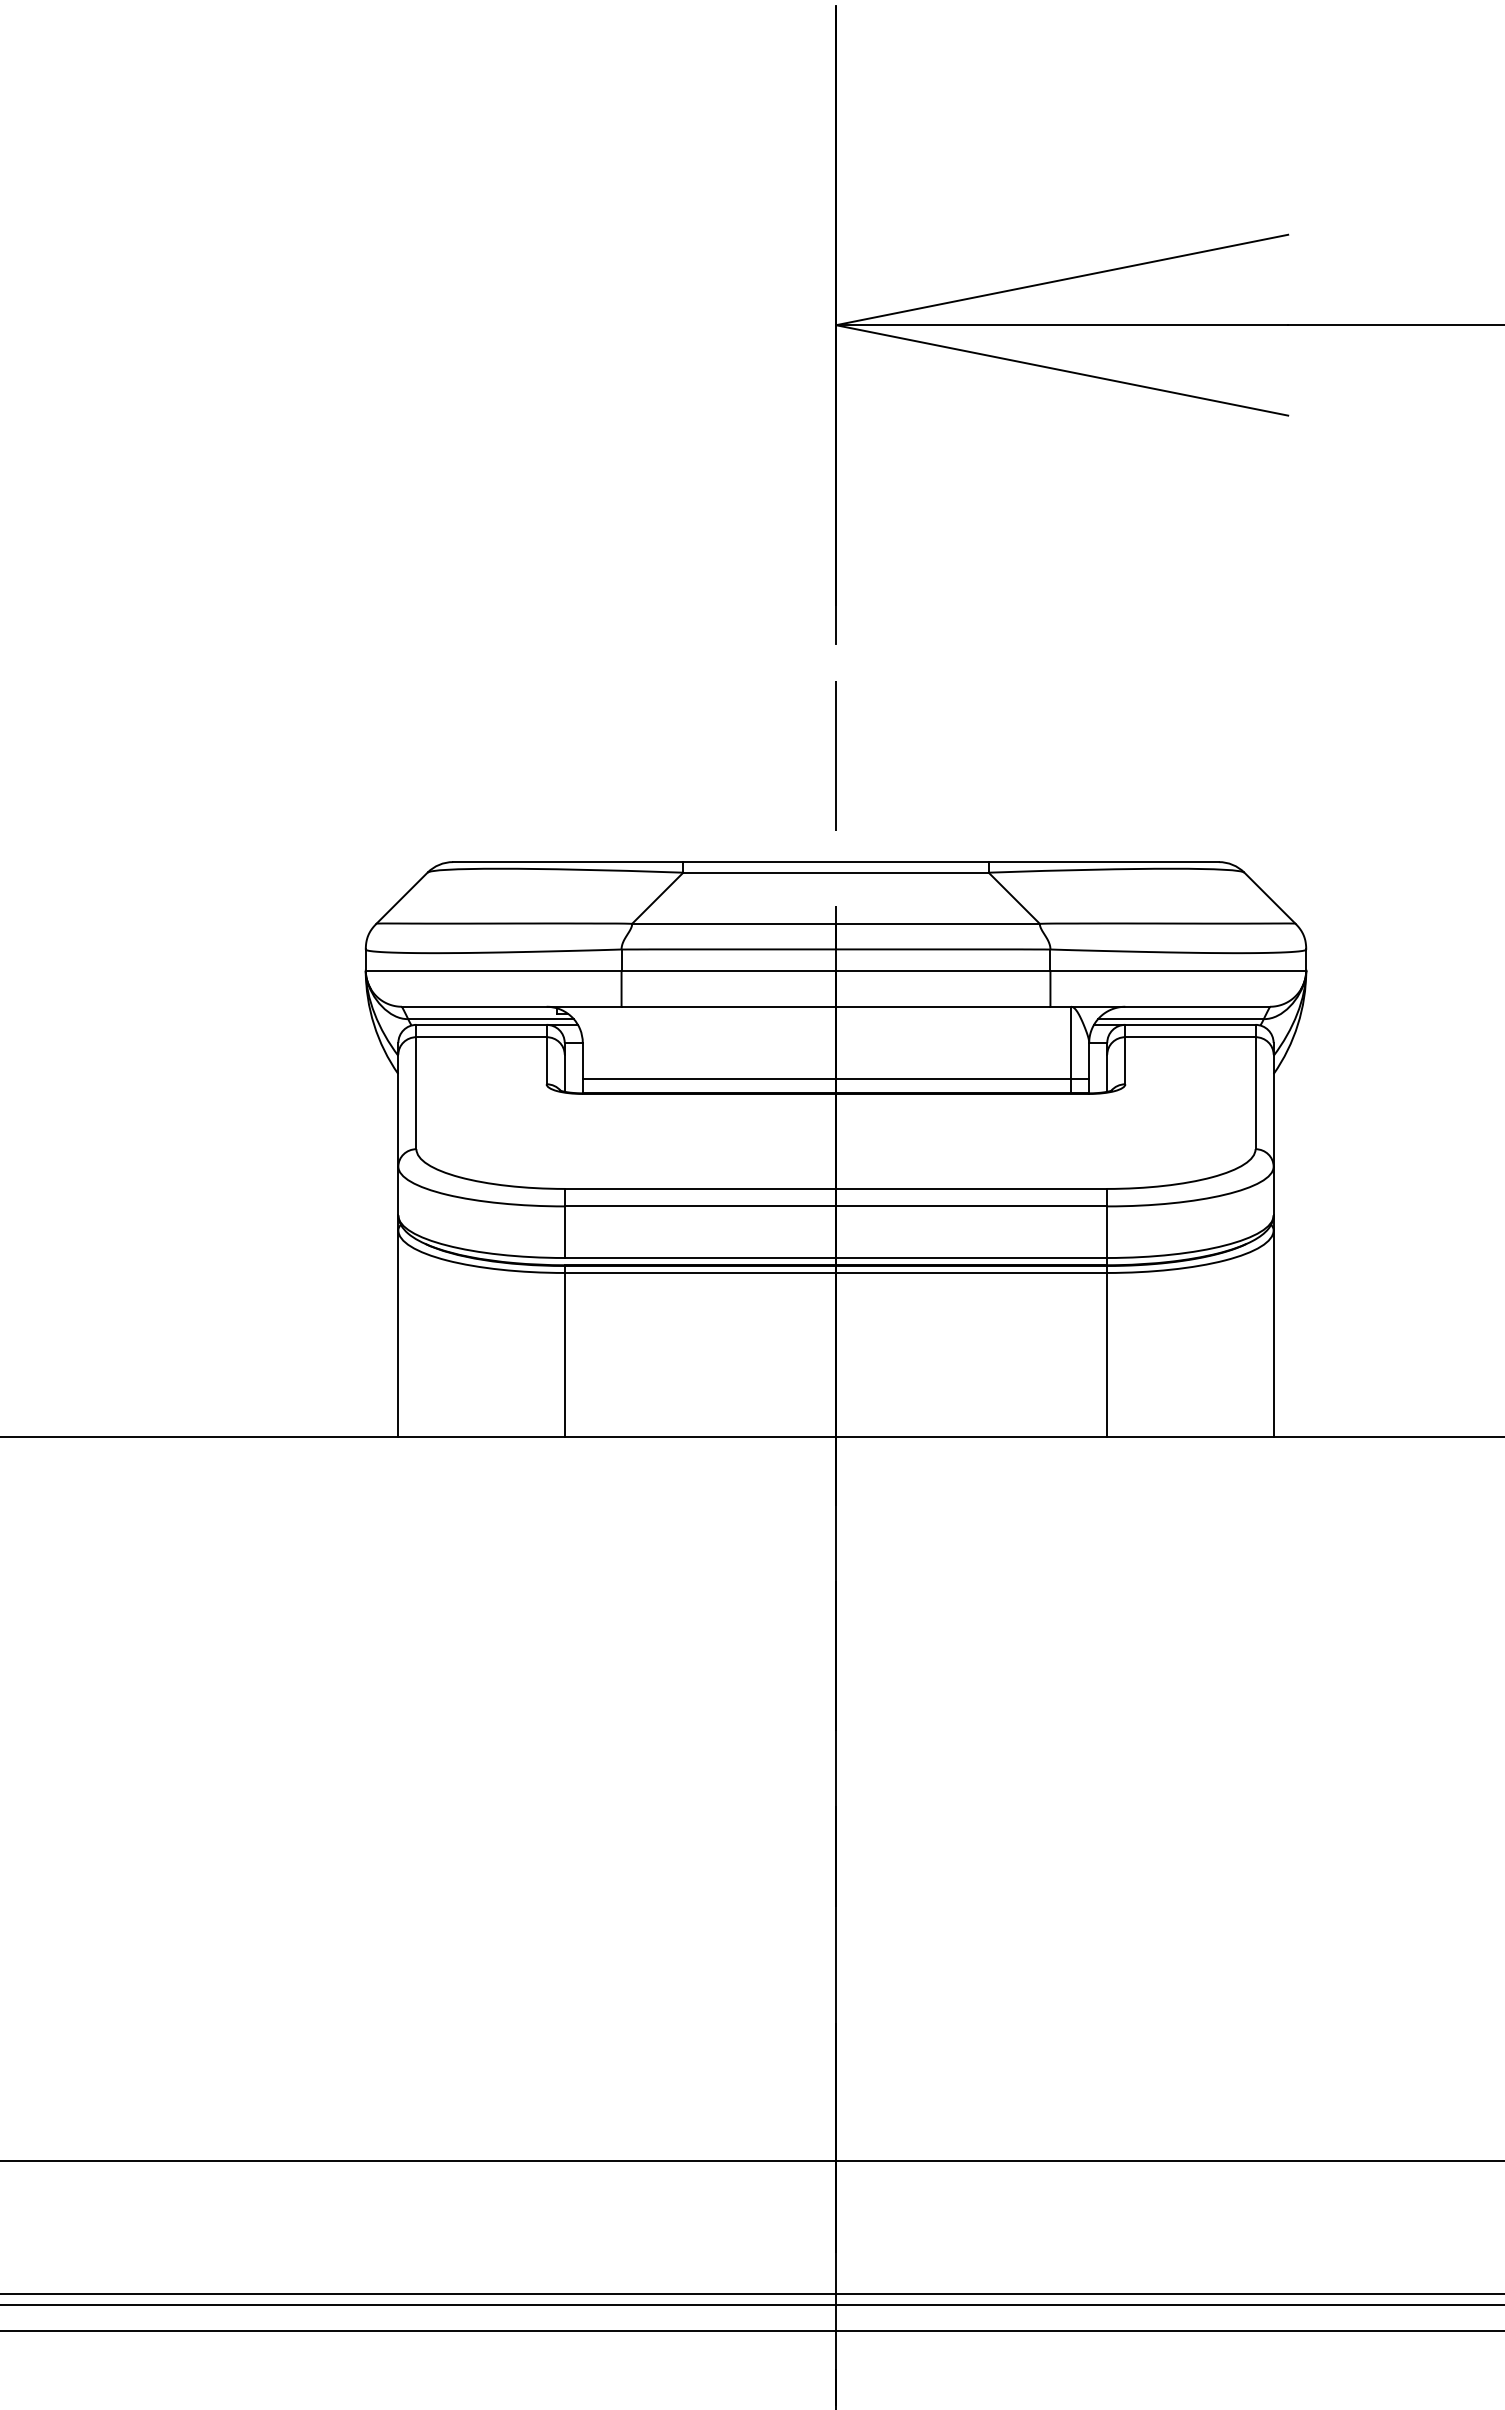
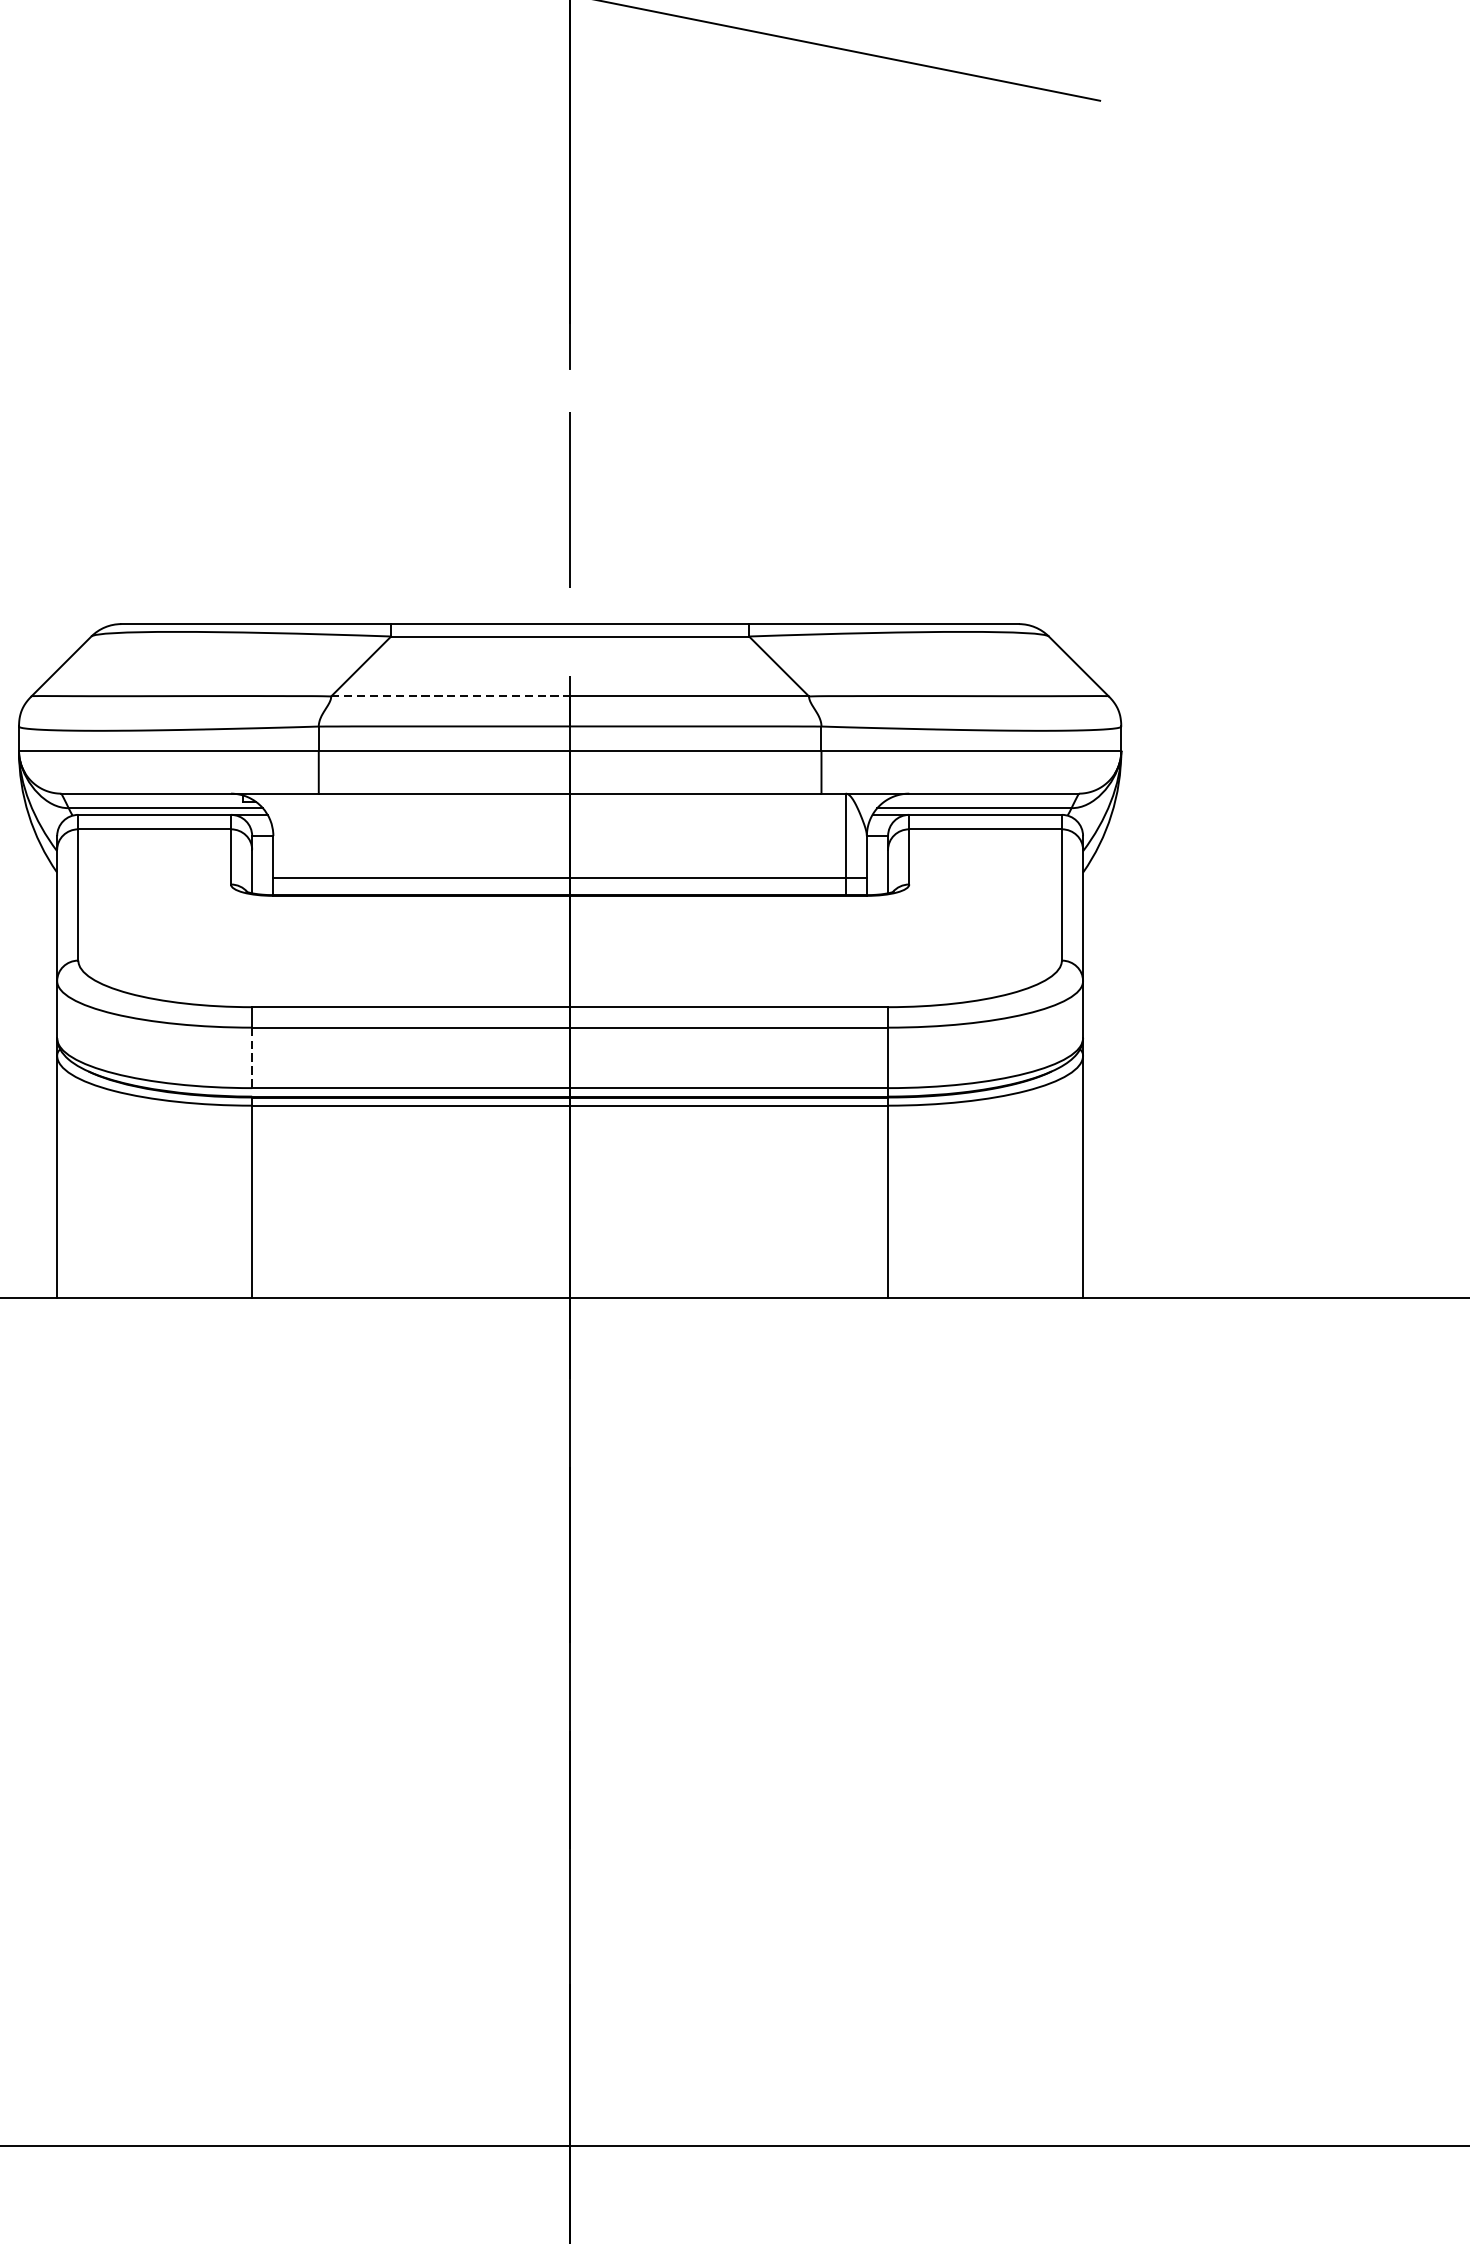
line: (734, 923) -> (451, 696), solid -> dashed
line: (564, 1232) -> (251, 1058), solid -> dashed

